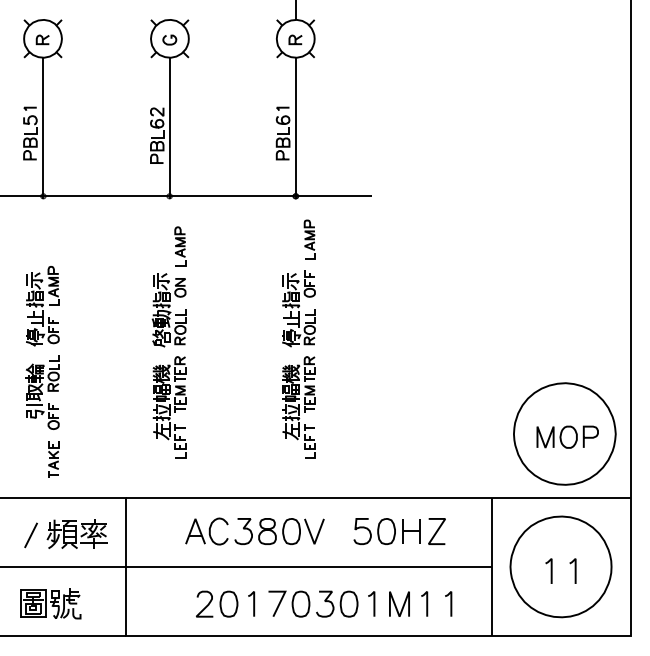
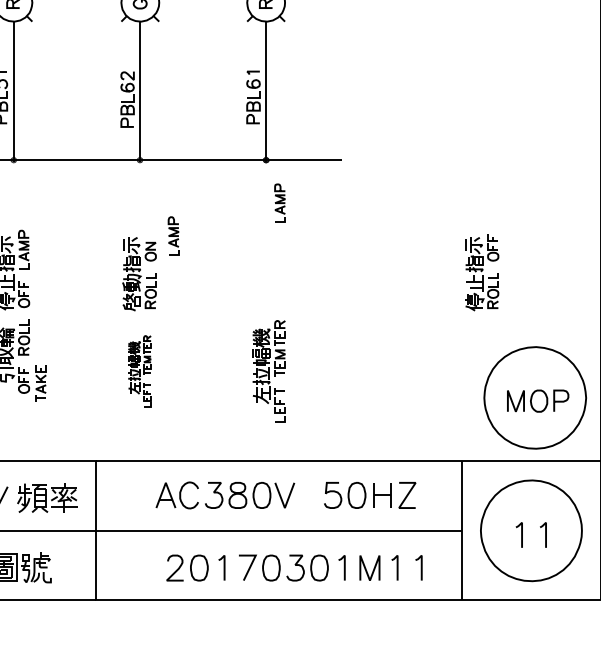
part: (180, 246) -> (173, 236), moved
part: (298, 308) -> (481, 272), moved
part: (169, 407) -> (139, 371), size x0.7
part: (53, 459) -> (40, 383), moved

